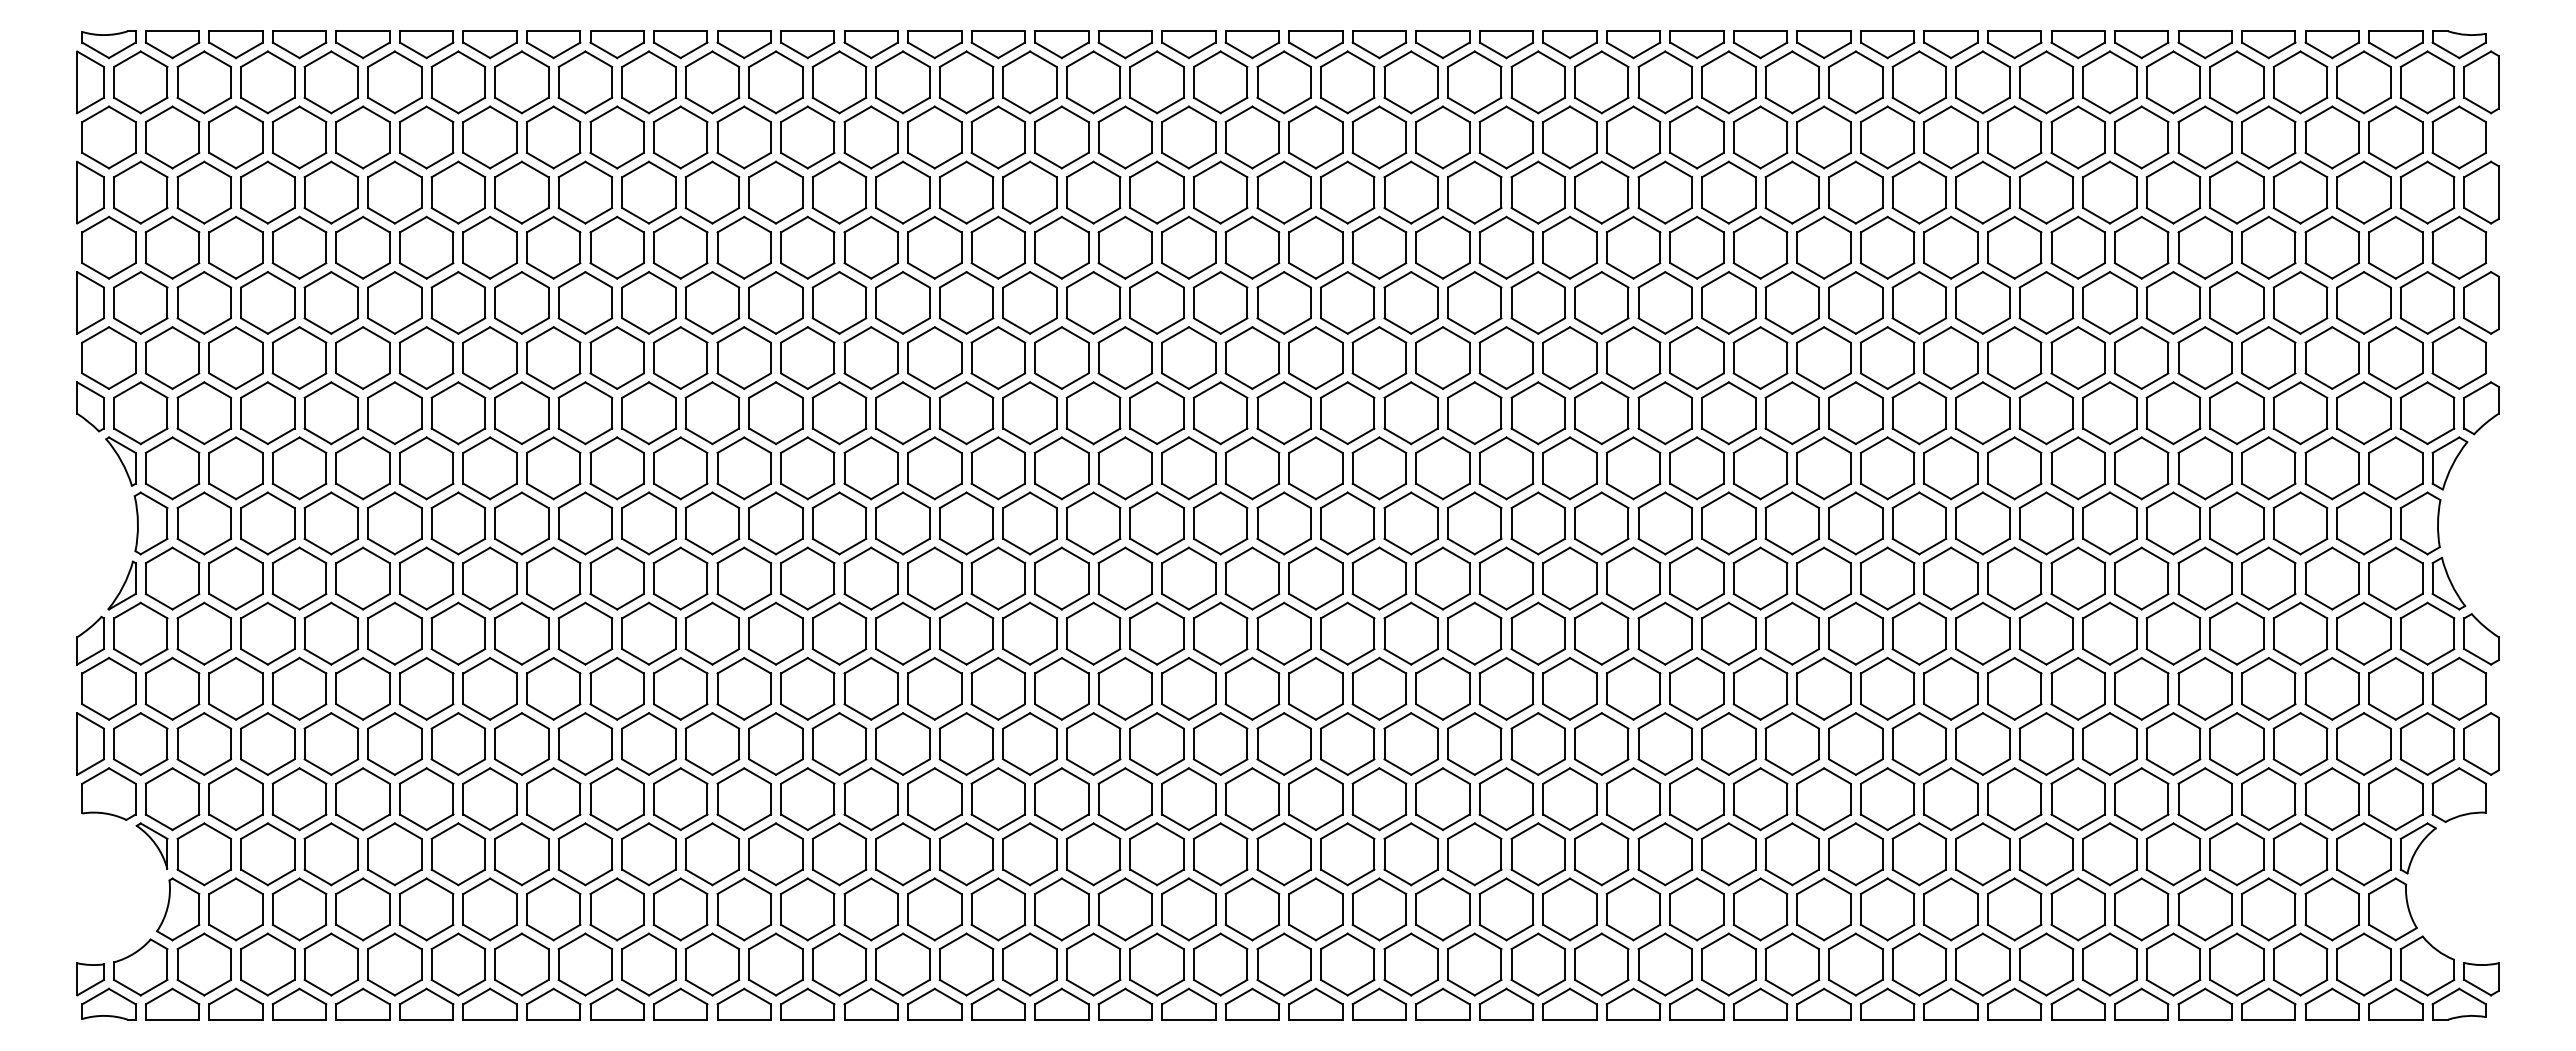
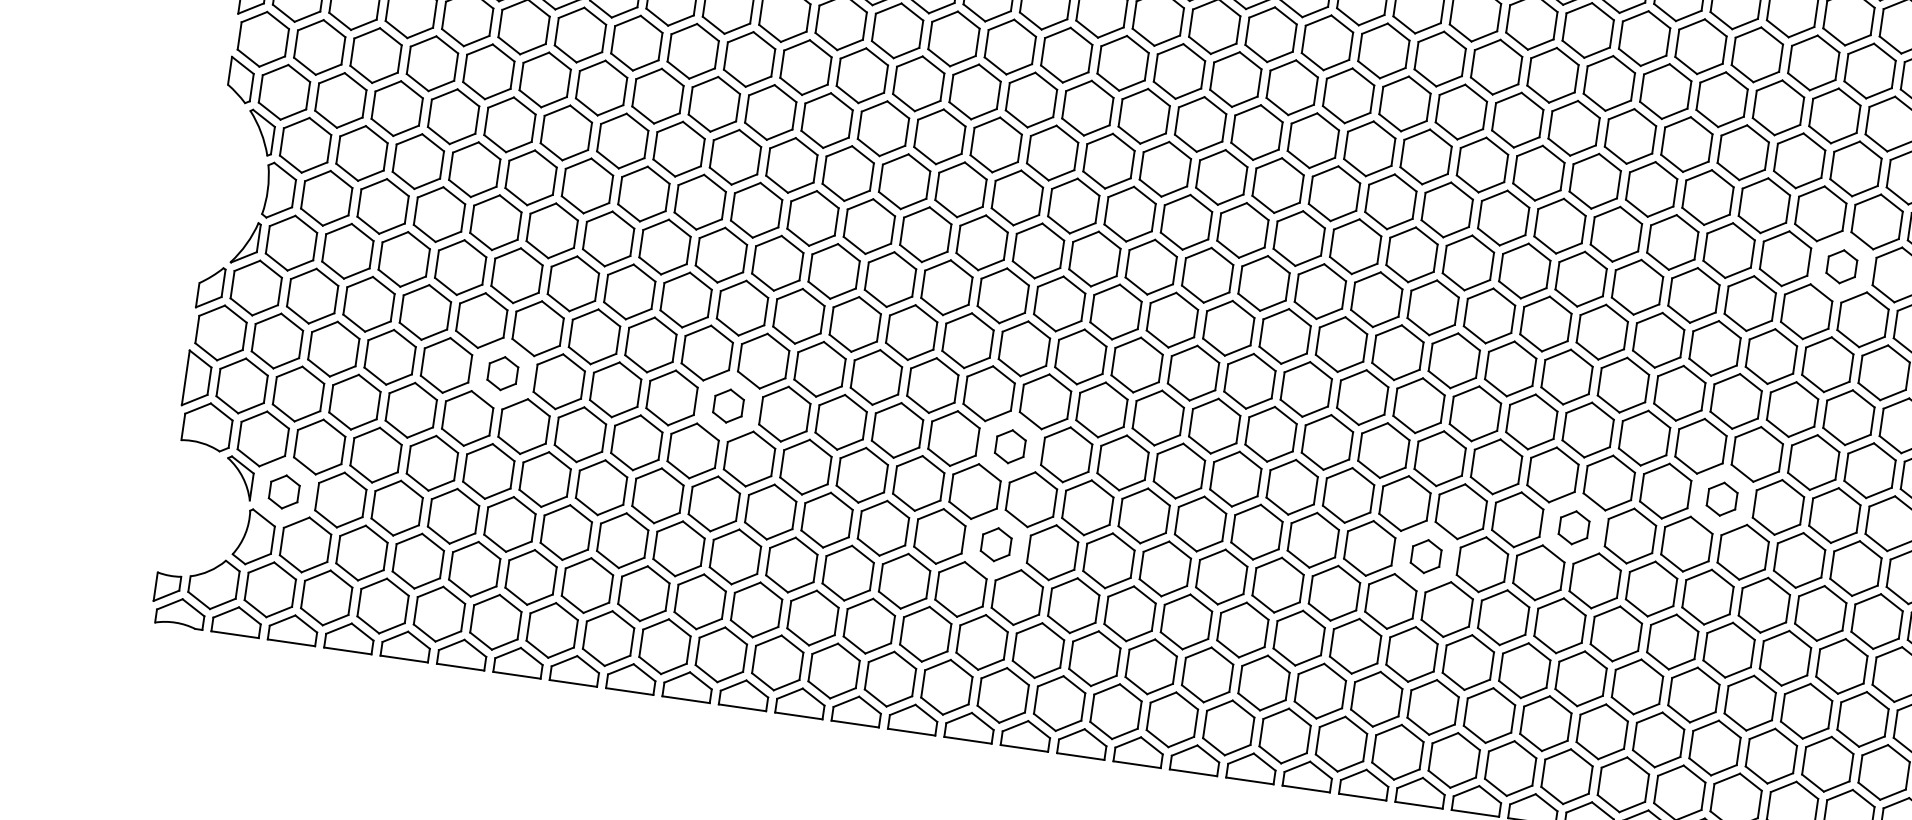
part: (1887, 357) -> (1841, 266), size x0.6
part: (1792, 633) -> (1722, 499), size x0.6
part: (426, 688) -> (502, 373), size x0.6
part: (680, 688) -> (728, 405), size x0.6
part: (998, 688) -> (1010, 446), size x0.6
part: (1633, 688) -> (1574, 527), size x0.6
part: (1474, 743) -> (1425, 556), size x0.6
part: (998, 799) -> (996, 544), size x0.6
part: (203, 854) -> (283, 492), size x0.6

